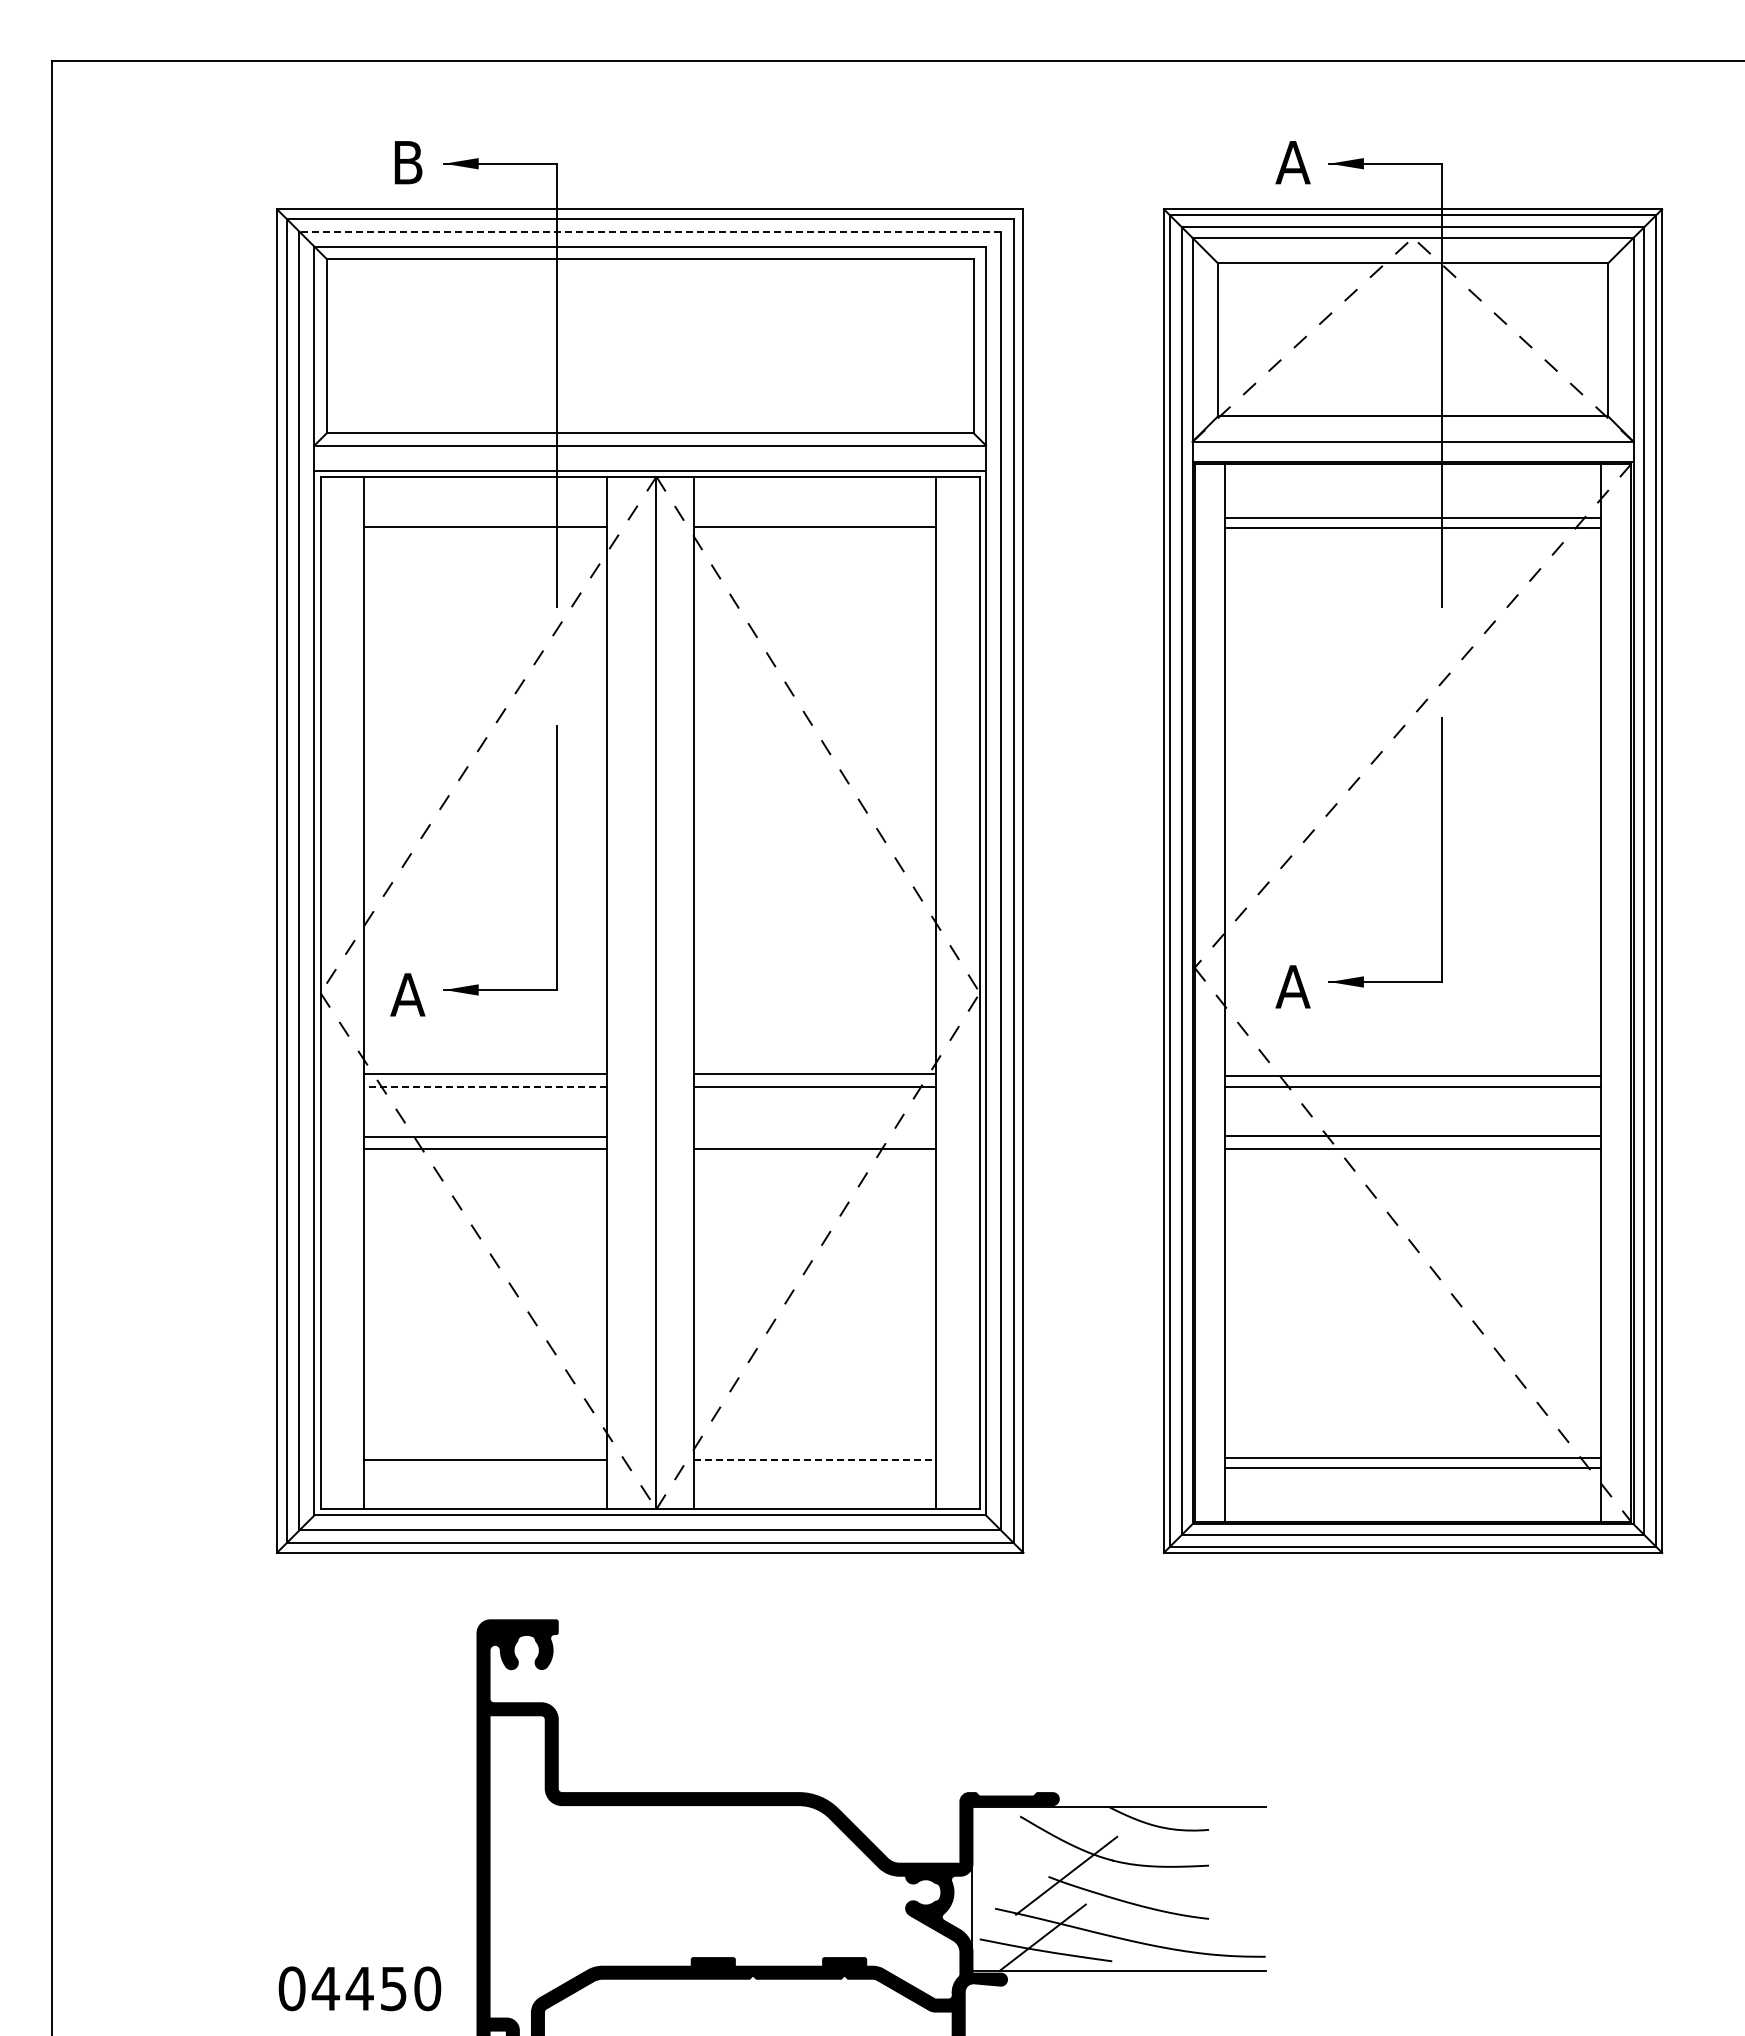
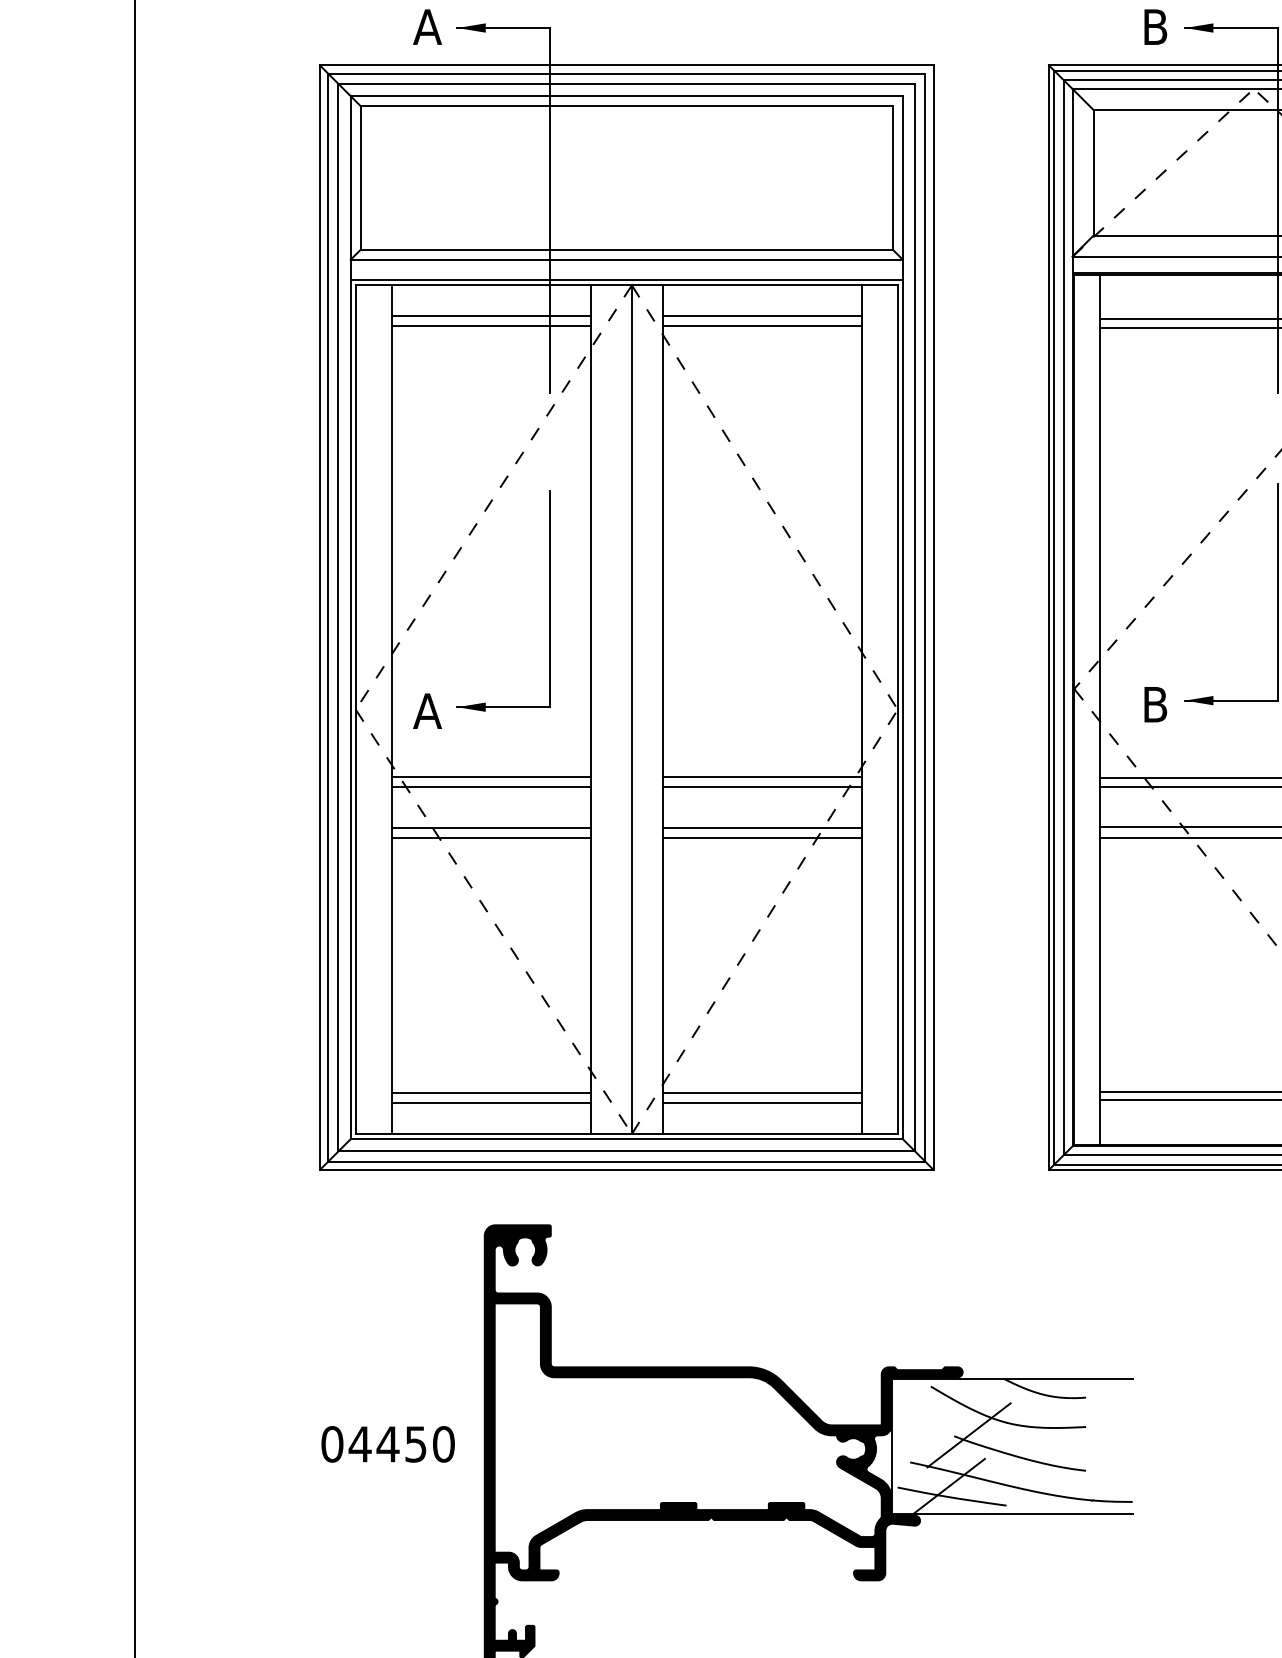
text: (407, 162) -> (427, 27), B -> A
text: (1292, 162) -> (1154, 27), A -> B
line: (650, 231) -> (627, 83), dashed -> solid
line: (485, 514) -> (491, 316), added
line: (814, 514) -> (761, 316), added
text: (1292, 986) -> (1154, 704), A -> B
line: (484, 1086) -> (490, 786), dashed -> solid
line: (814, 1136) -> (761, 827), added
line: (815, 1459) -> (762, 1093), dashed -> solid
line: (485, 1471) -> (491, 1103), added
line: (814, 1471) -> (761, 1103), added
text: (359, 1988) -> (387, 1444), moved

